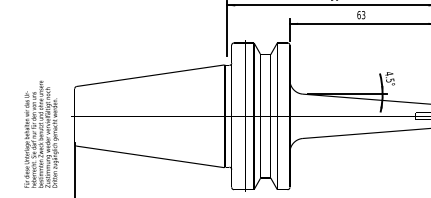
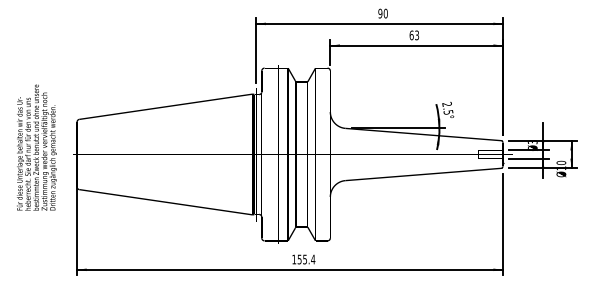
text: (388, 72) -> (446, 103), 4.5° -> 2.5°
text: (41, 134) -> (36, 147), moved

